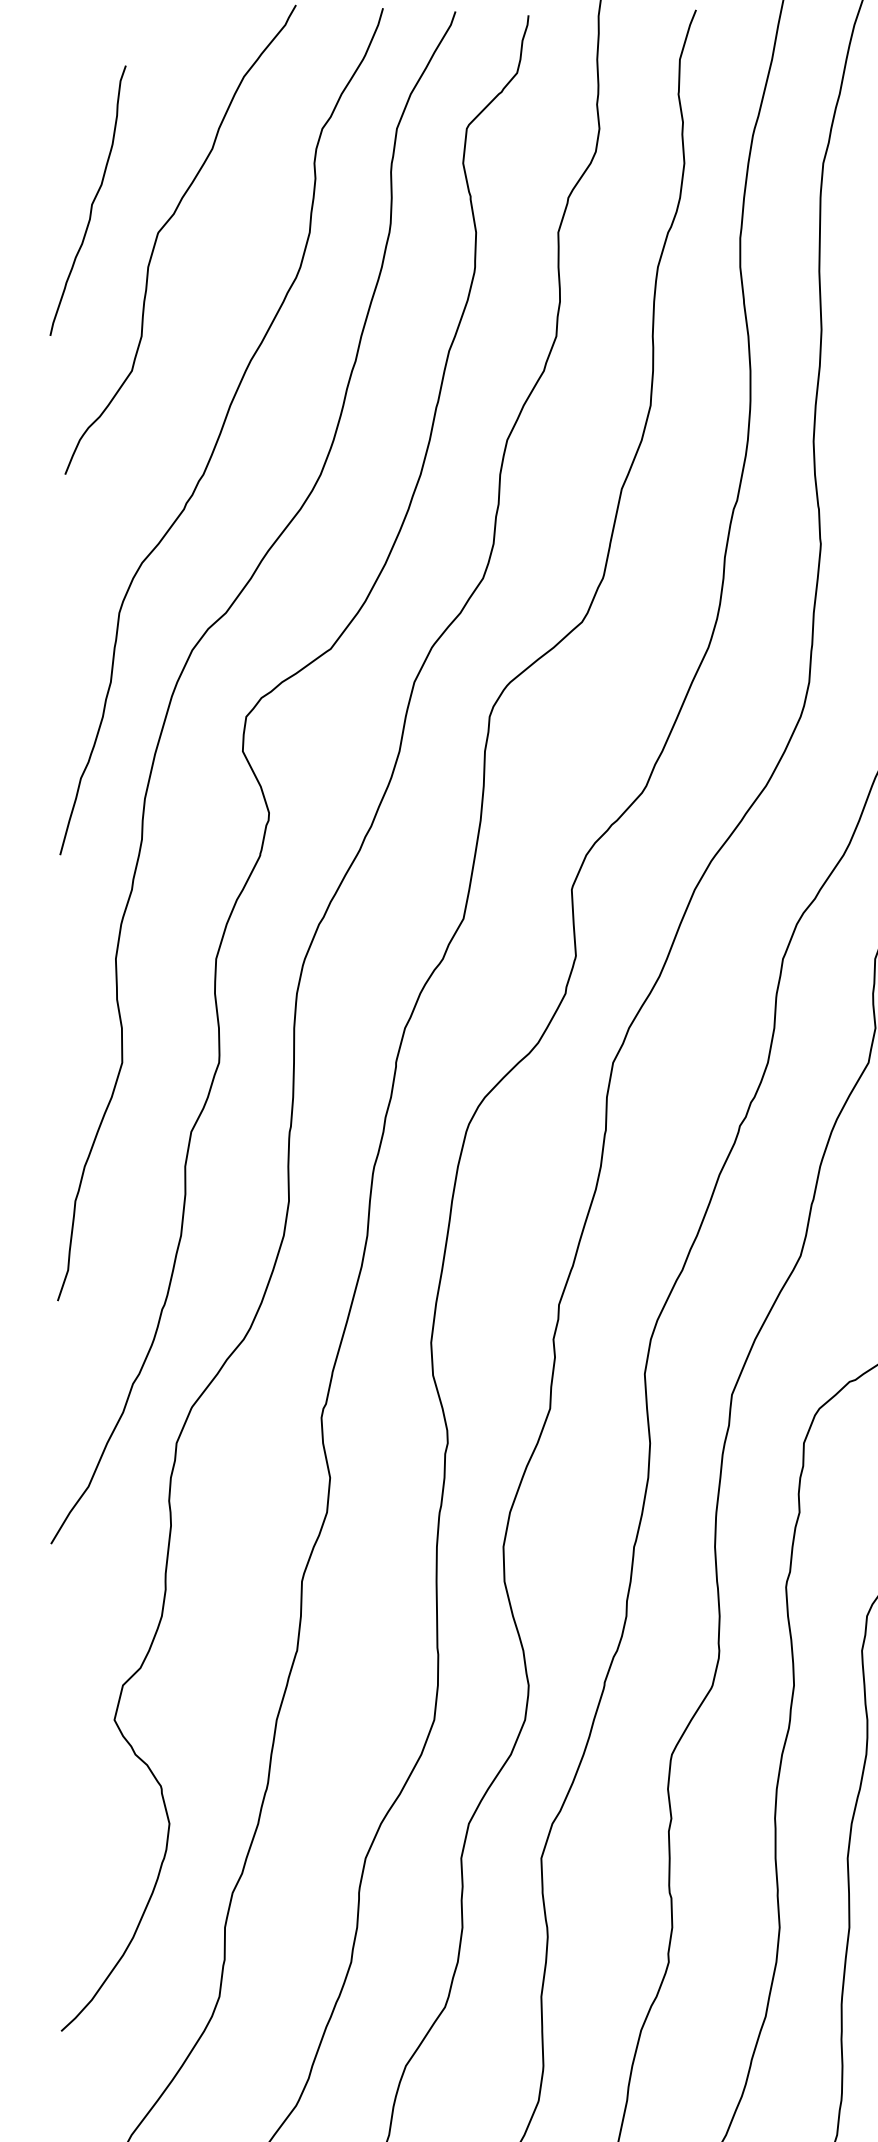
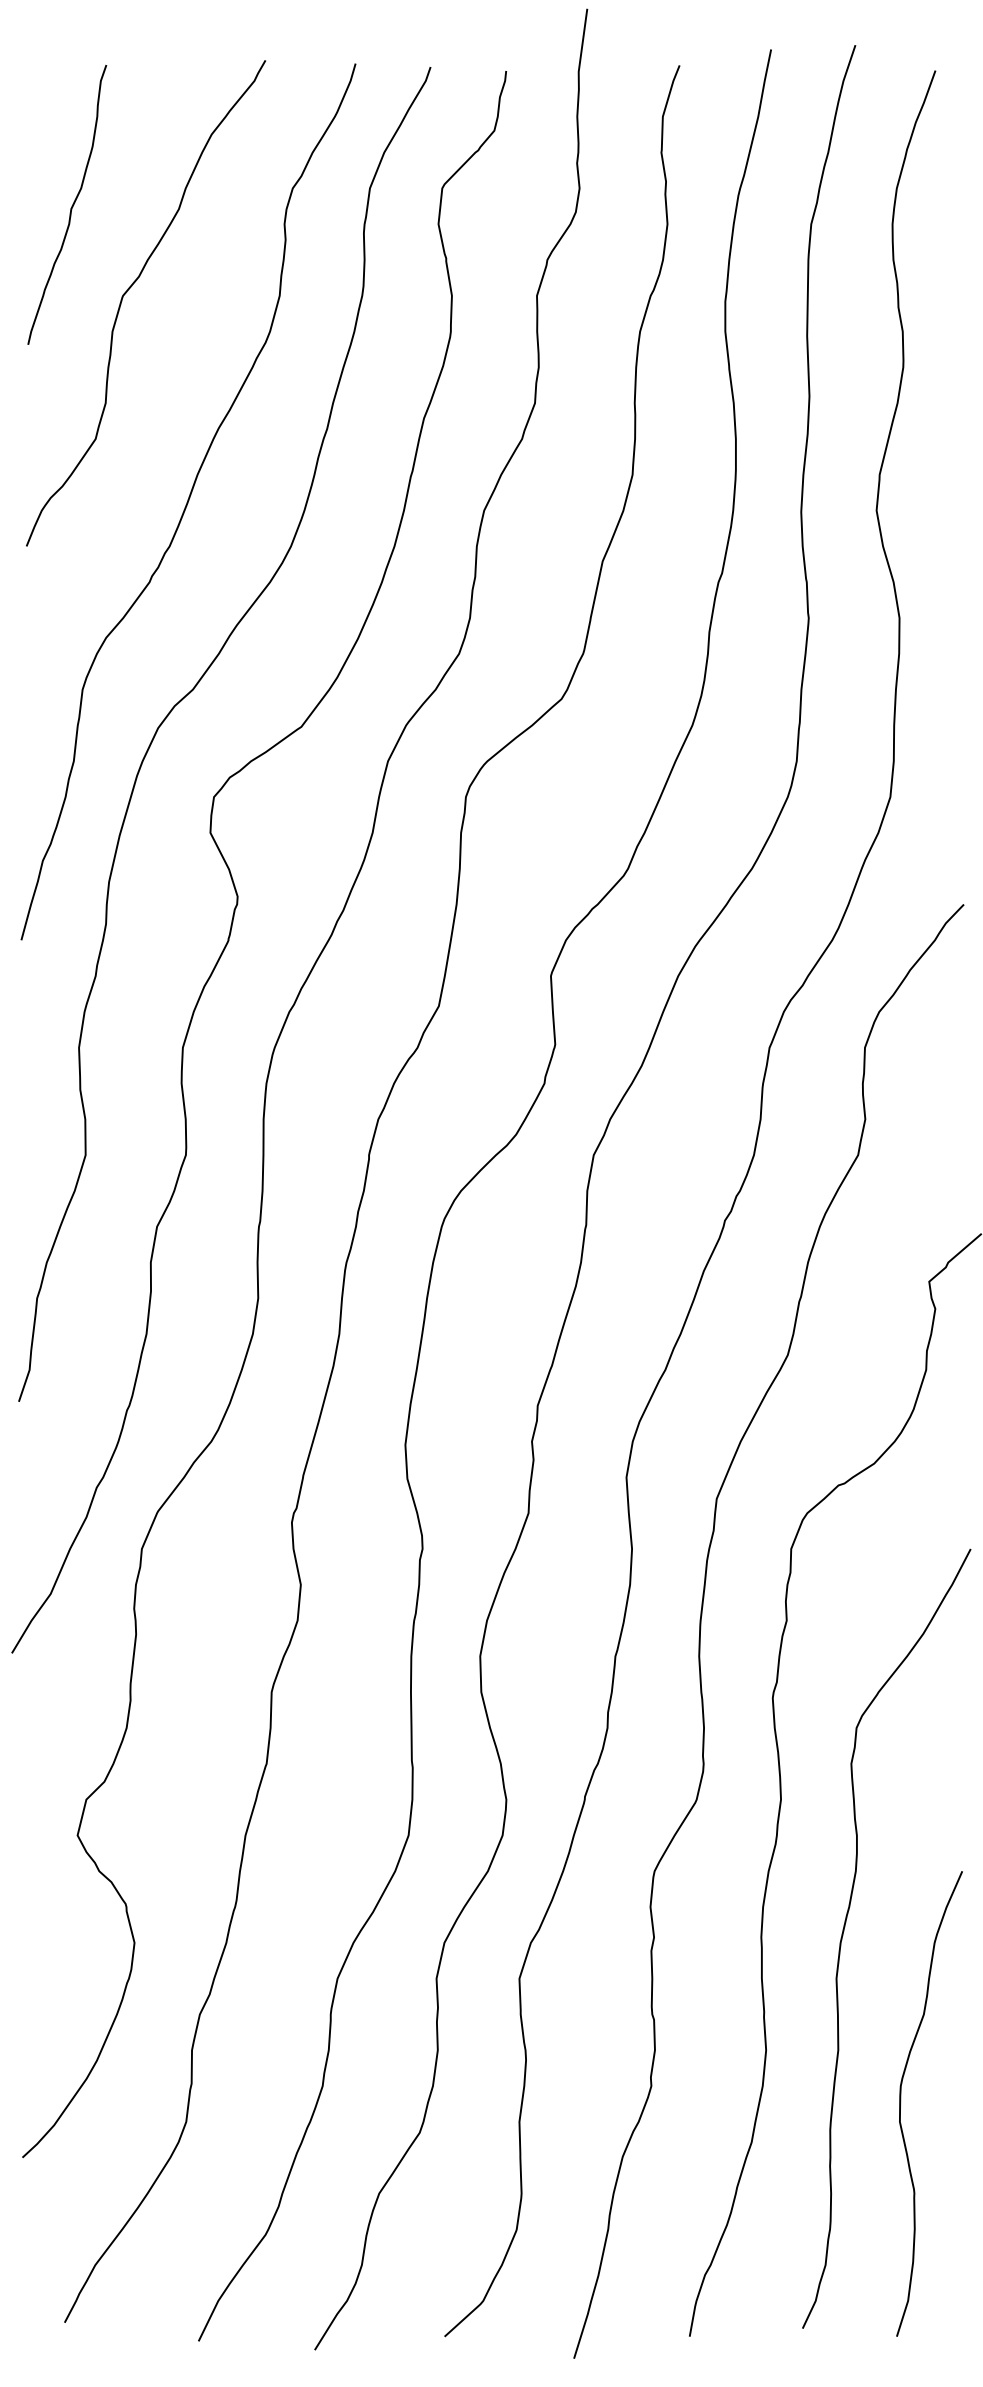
curve: (92, 202) -> (71, 206), moved

